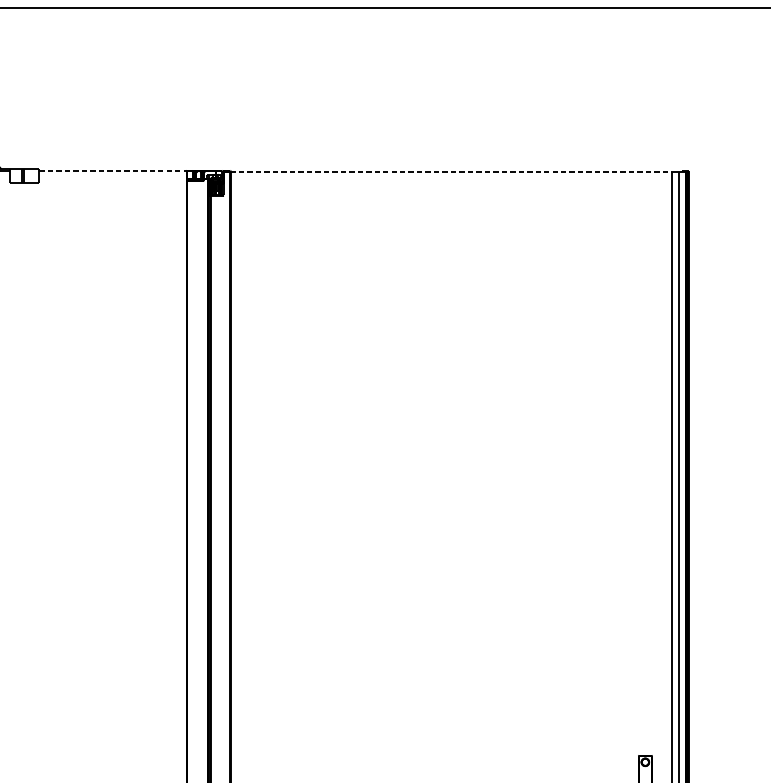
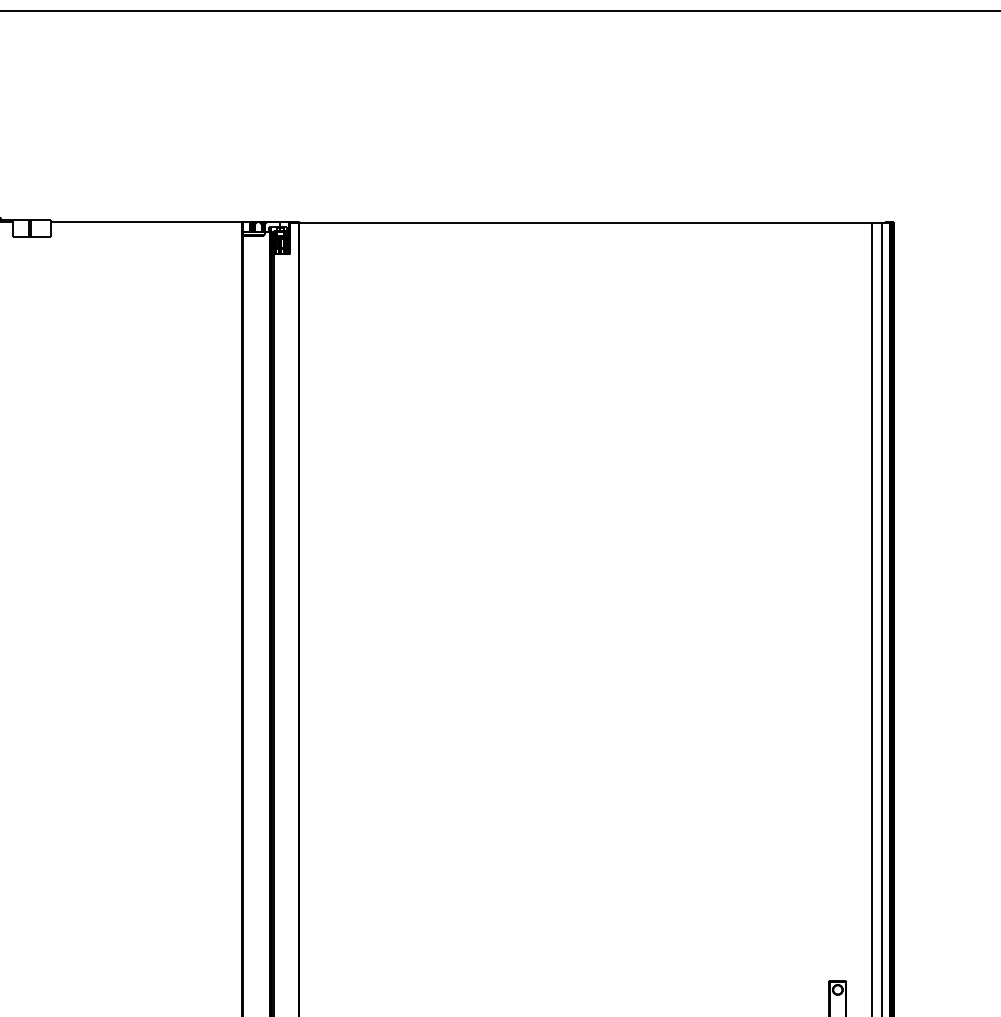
line: (116, 171) -> (151, 222), dashed -> solid
line: (450, 171) -> (585, 223), dashed -> solid

